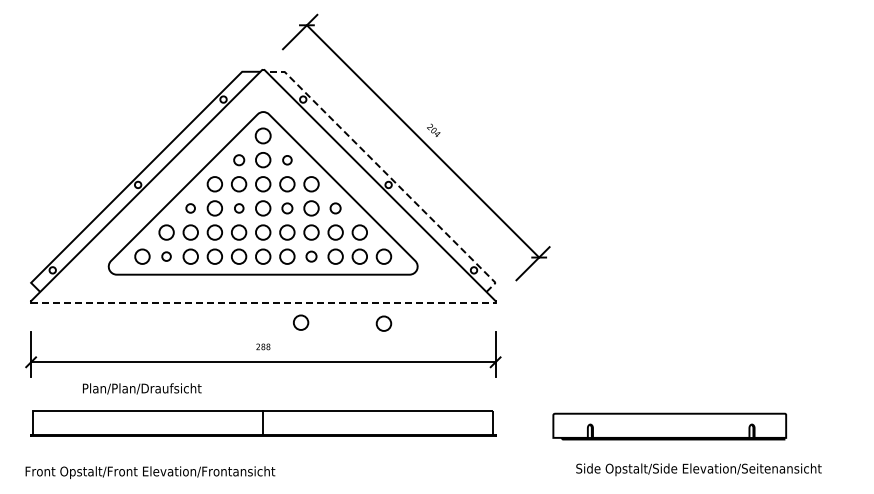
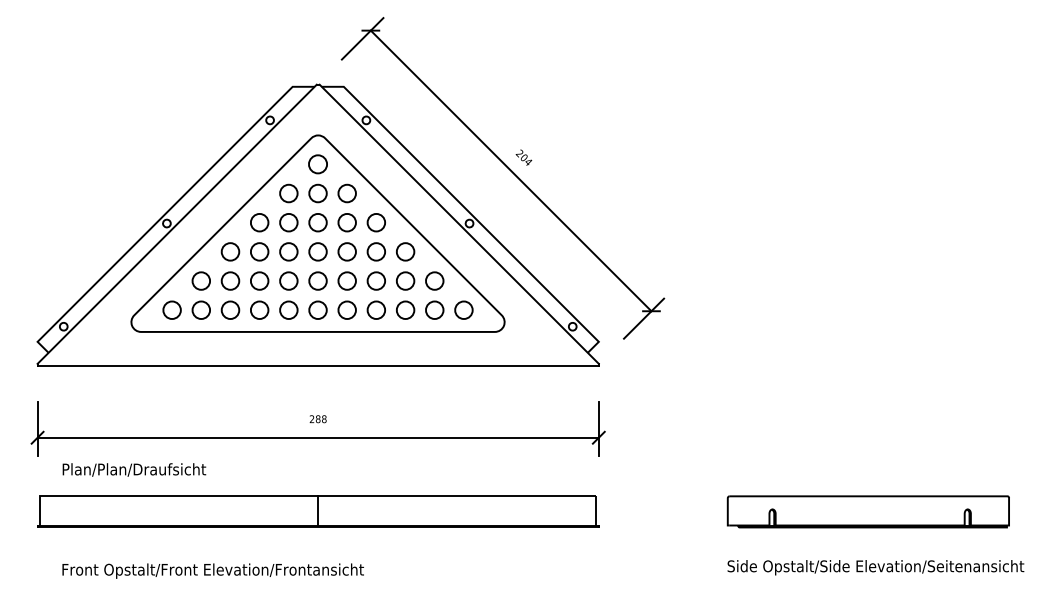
part: (239, 160) -> (289, 193), size x1.43
part: (287, 160) -> (347, 193), size x1.67
line: (387, 174) -> (468, 210), dashed -> solid
part: (190, 208) -> (230, 251), size x1.67
part: (239, 208) -> (289, 251), size x1.67
part: (287, 208) -> (347, 251), size x1.43
part: (335, 208) -> (405, 251), size x1.43
part: (166, 256) -> (201, 309), size x1.67
part: (311, 256) -> (376, 309), size x1.43
line: (263, 302) -> (318, 365), dashed -> solid
part: (301, 322) -> (364, 389), removed
part: (383, 323) -> (463, 390), removed
text: (142, 388) -> (134, 469), moved
part: (669, 426) -> (868, 511), moved
text: (698, 469) -> (875, 567), moved
text: (150, 472) -> (213, 570), moved

